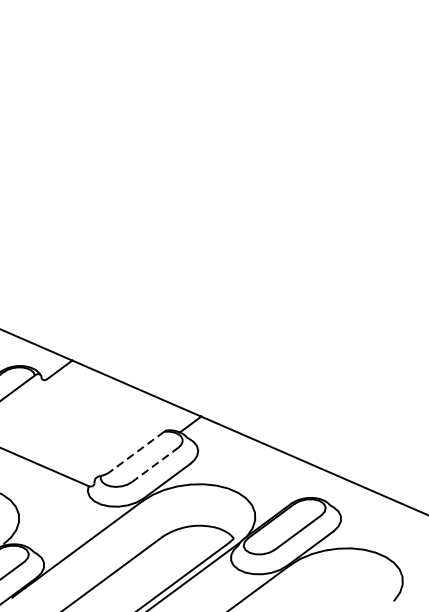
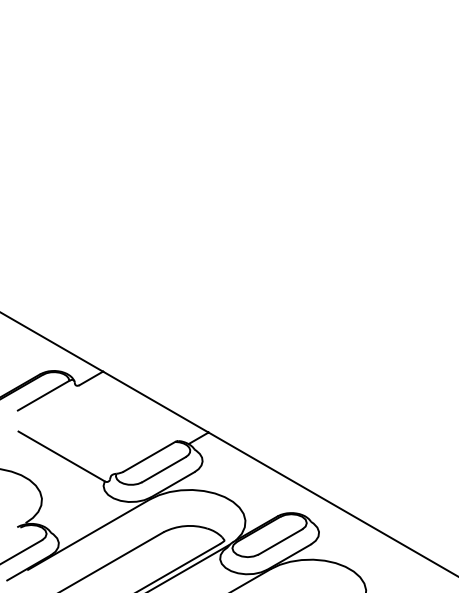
line: (136, 451) -> (149, 456), dashed -> solid
line: (155, 464) -> (164, 469), dashed -> solid

